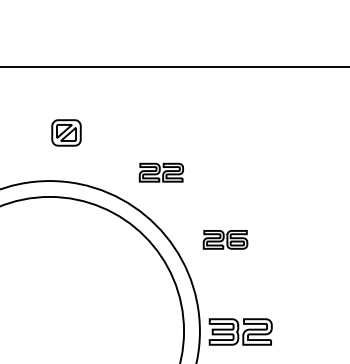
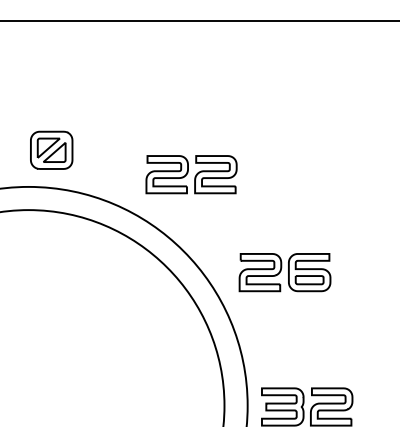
part: (66, 132) -> (51, 149), moved
part: (161, 172) -> (191, 174), size x1.43
part: (225, 239) -> (284, 272), size x1.43

